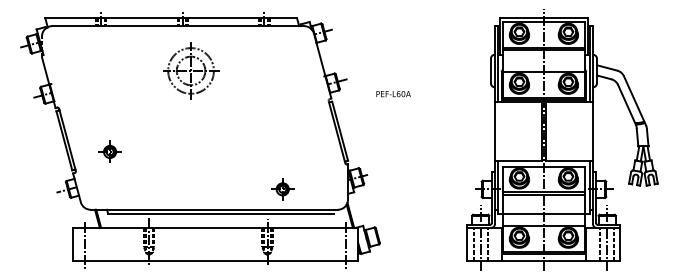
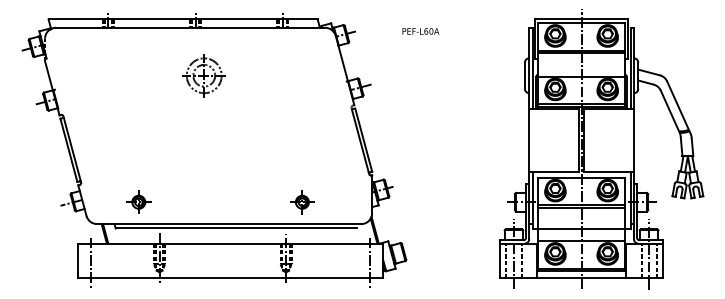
part: (190, 70) -> (203, 75), size x0.71
text: (393, 94) -> (420, 31), moved
part: (109, 151) -> (138, 201), moved

